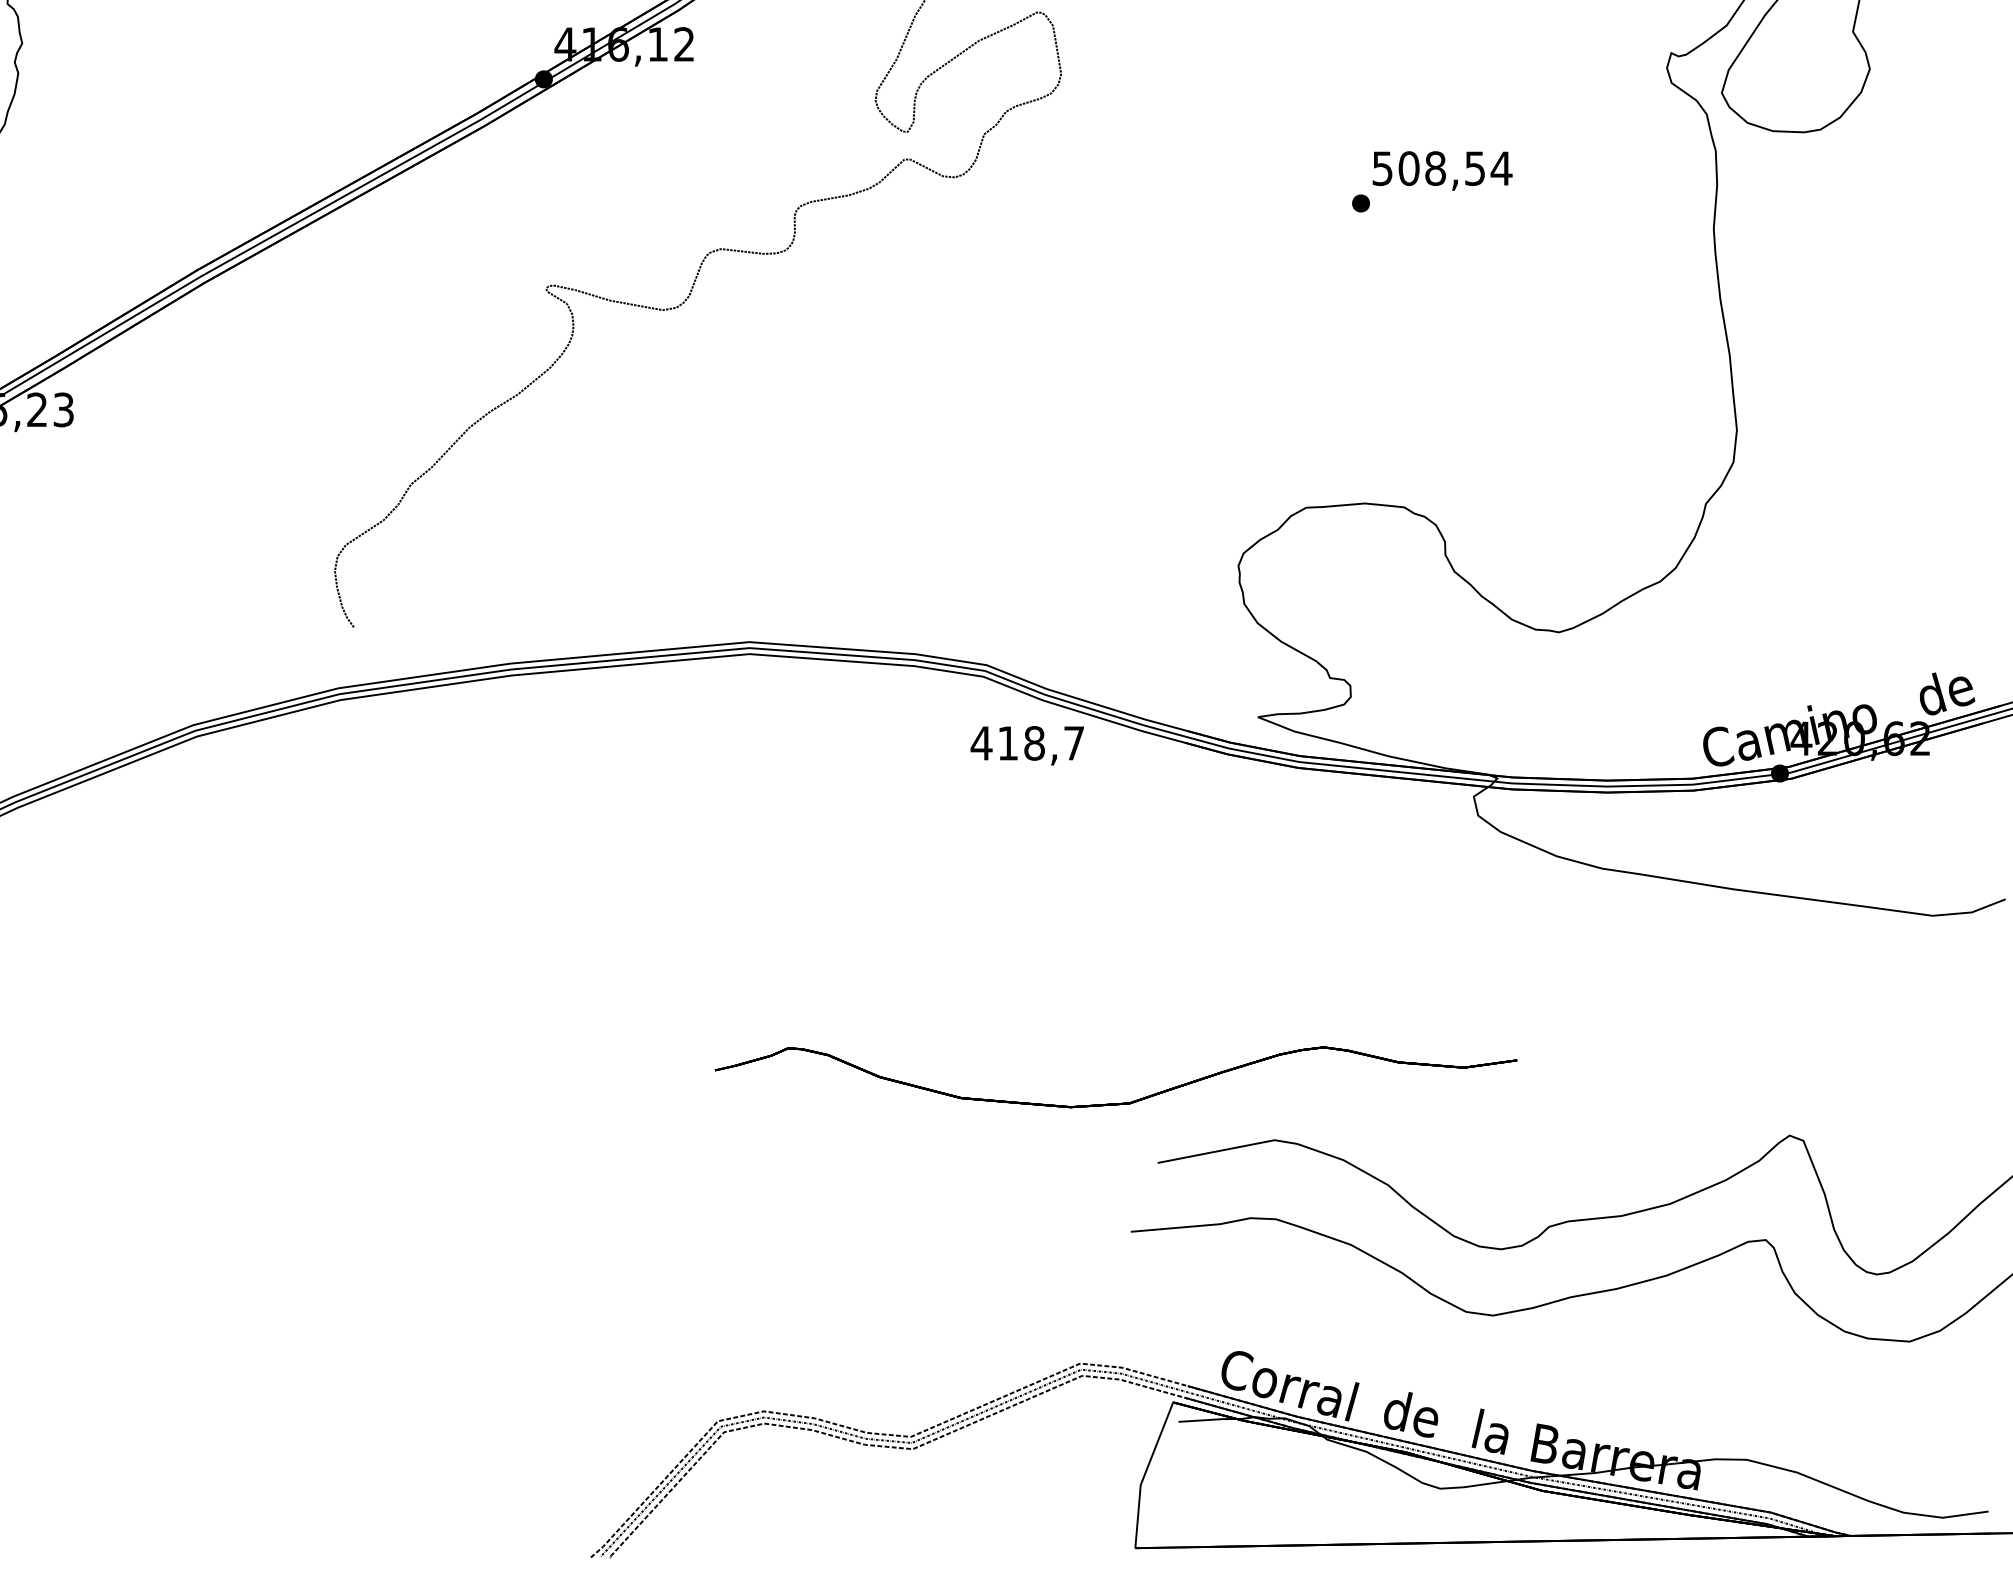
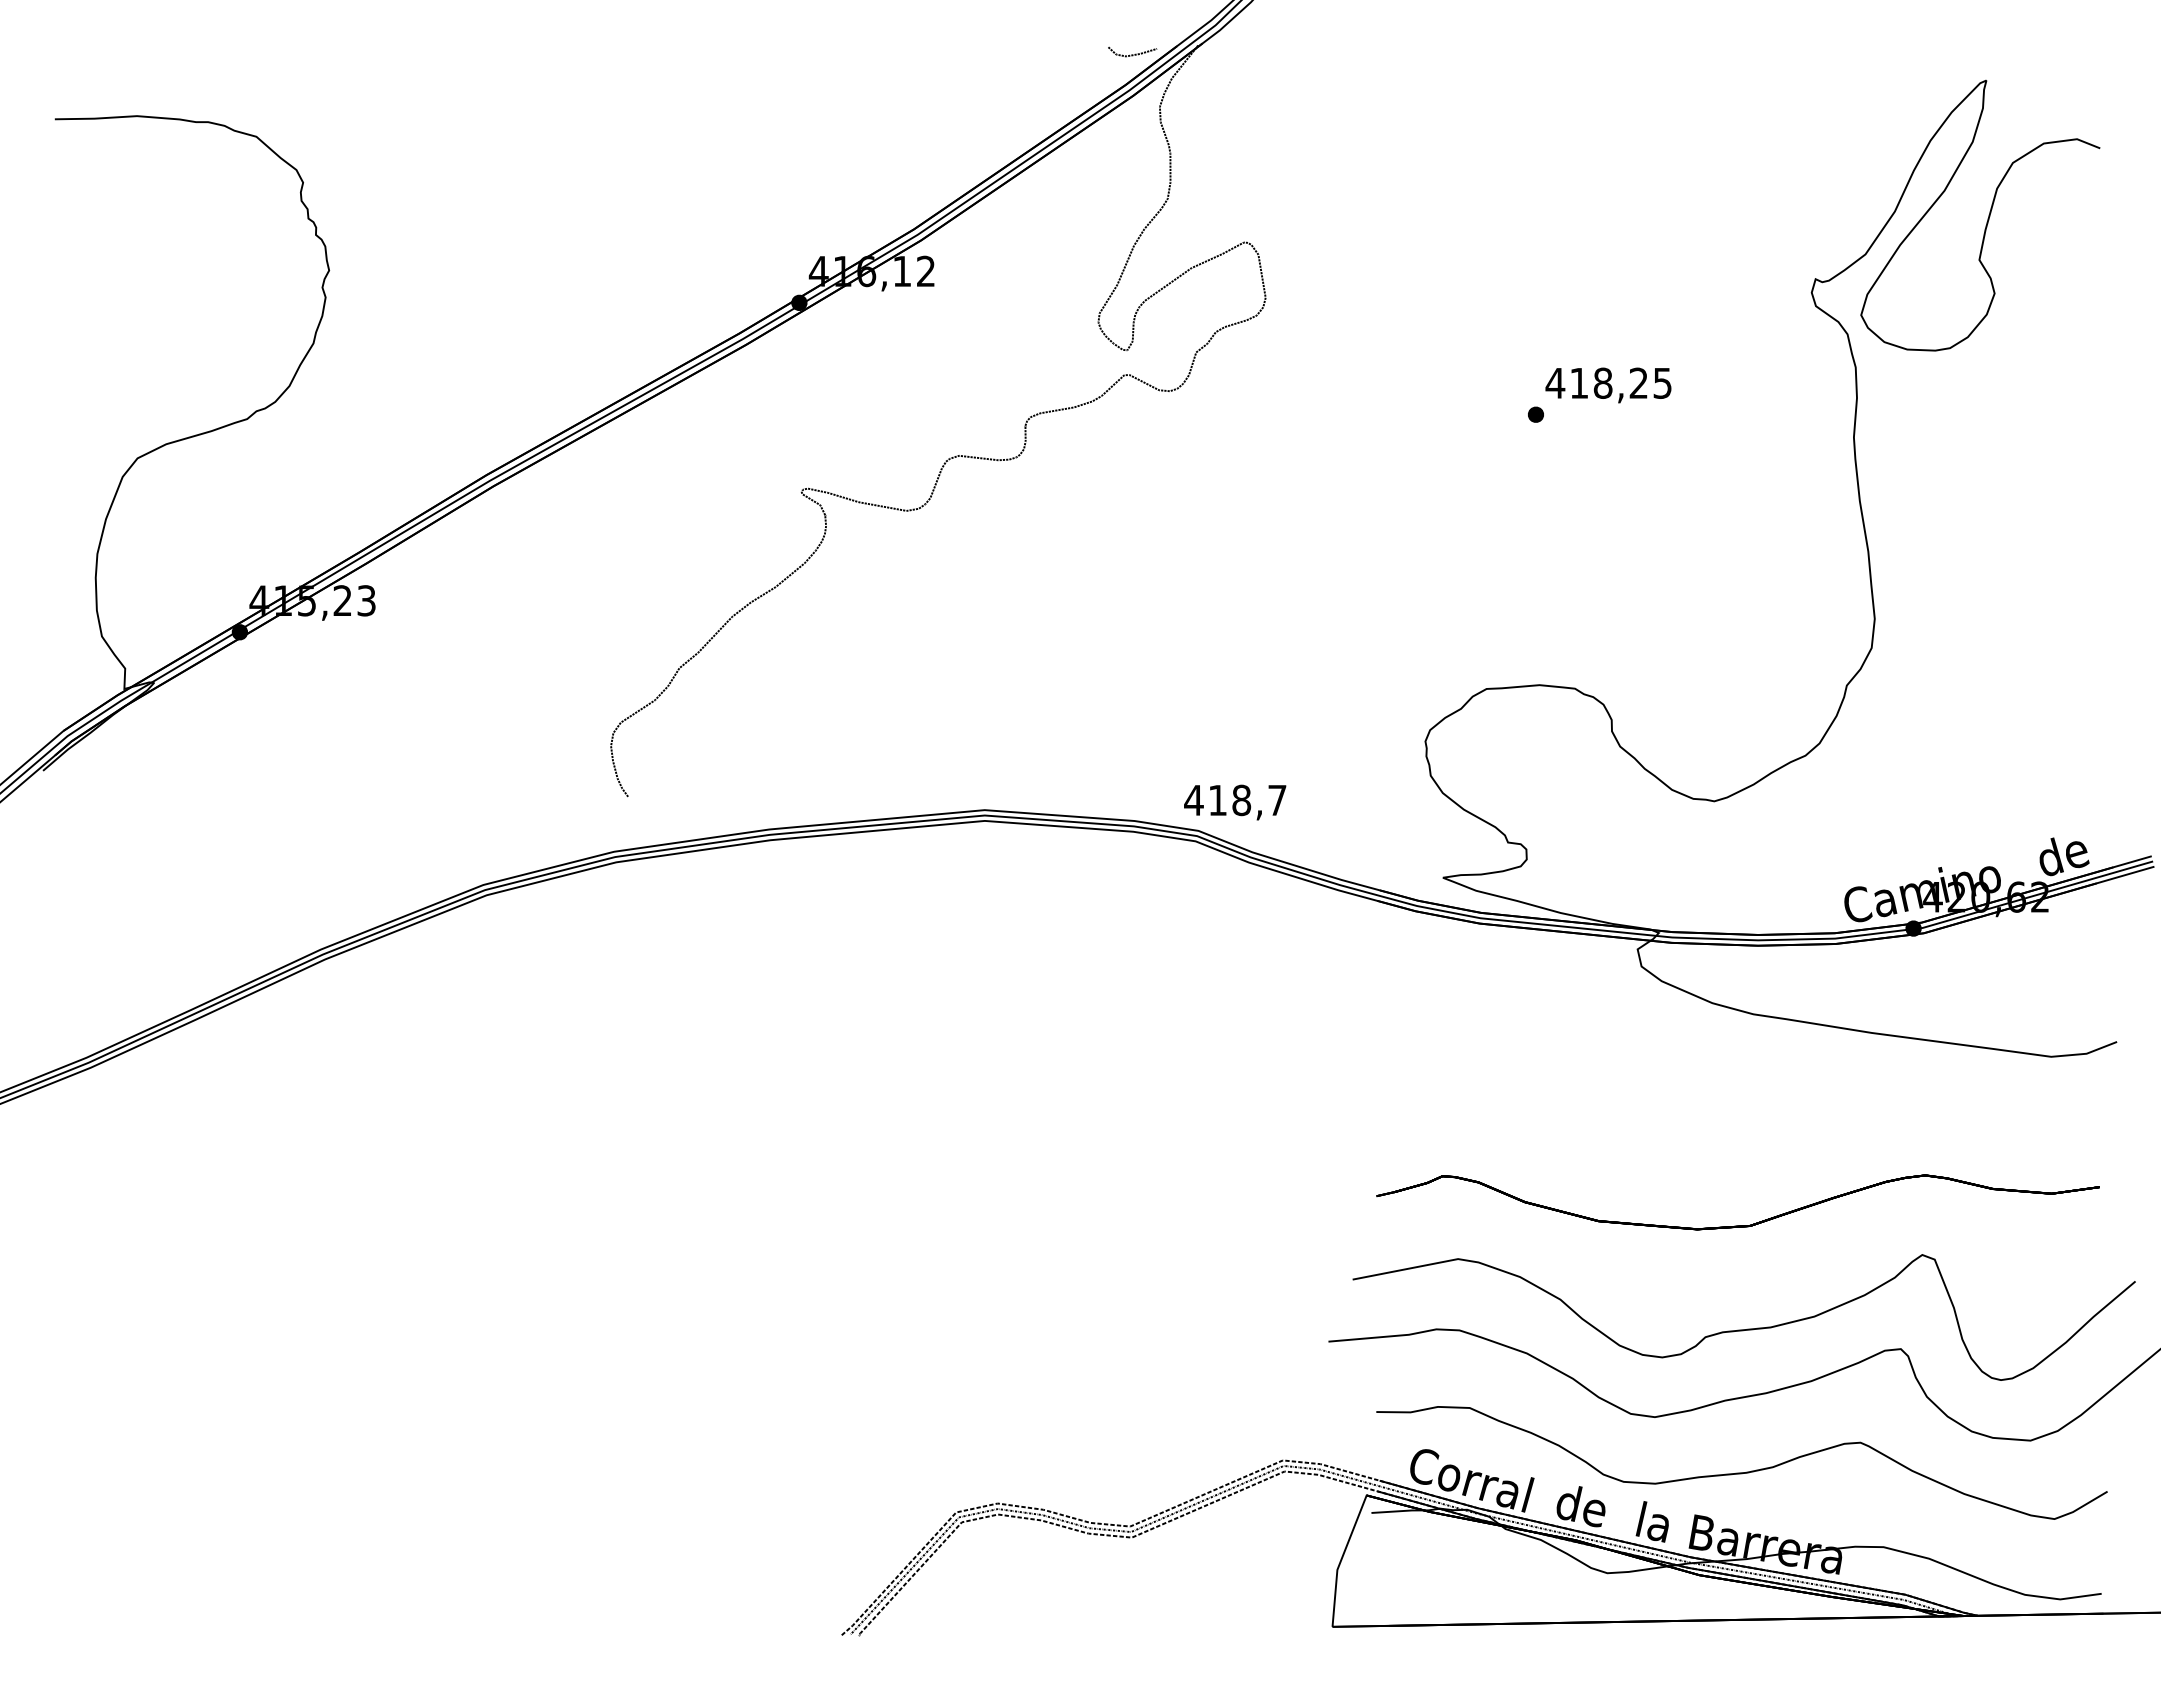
text: (1441, 167) -> (1608, 382), 508,54 -> 418,25
text: (1027, 745) -> (1235, 802), moved
part: (1115, 1102) -> (1737, 1225), moved
curve: (1589, 1376) -> (1741, 1472), added

